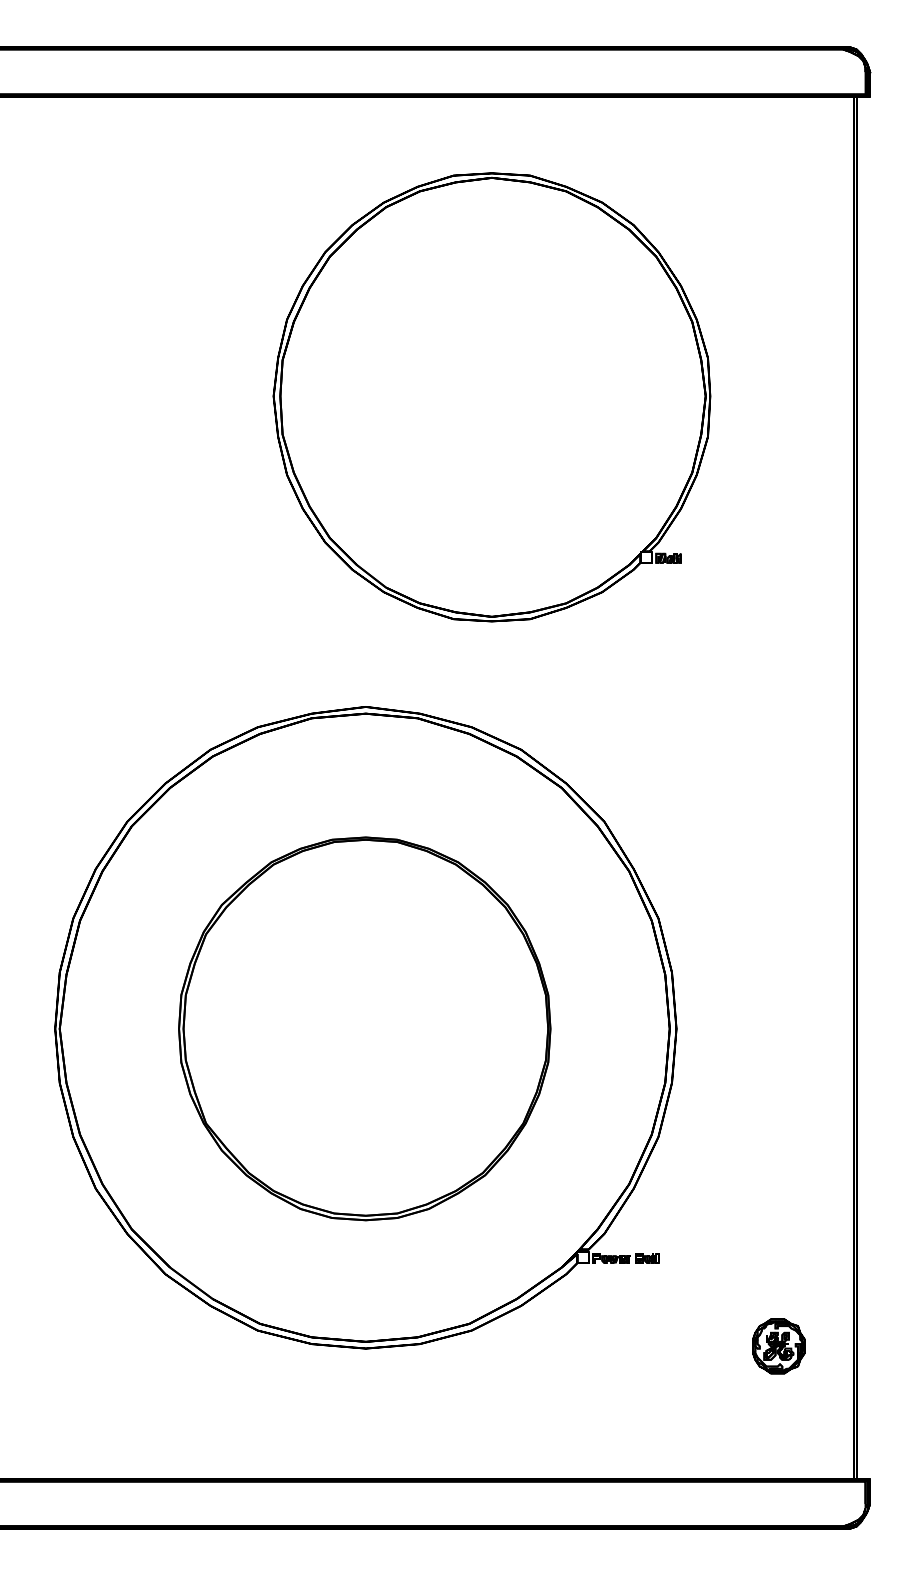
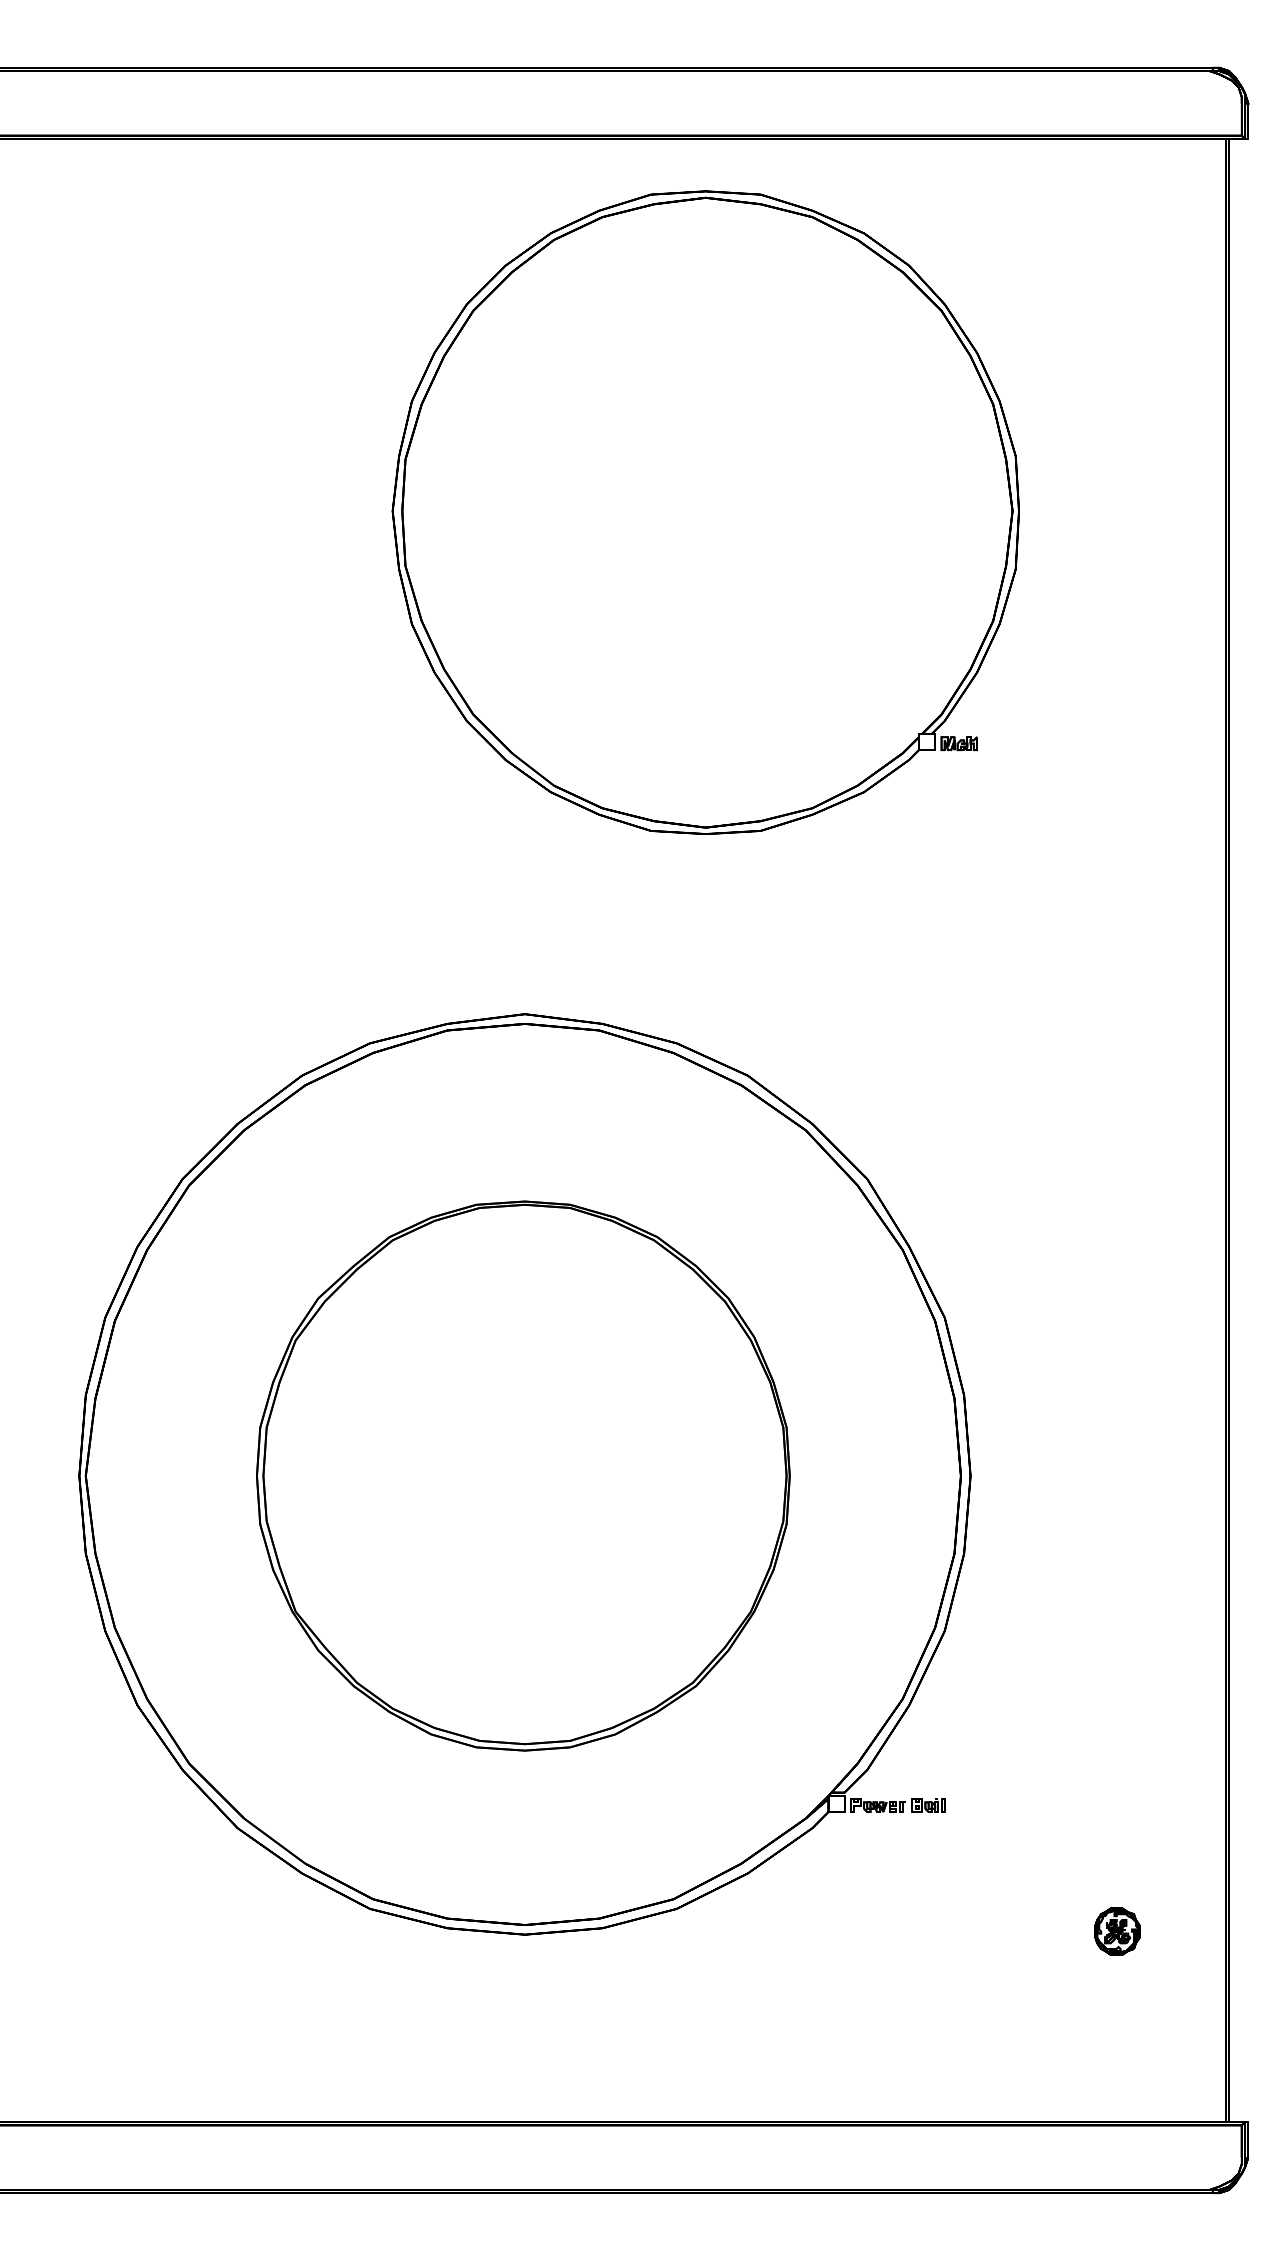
part: (491, 397) -> (705, 512), moved
part: (778, 1346) -> (1116, 1931), size x0.6

